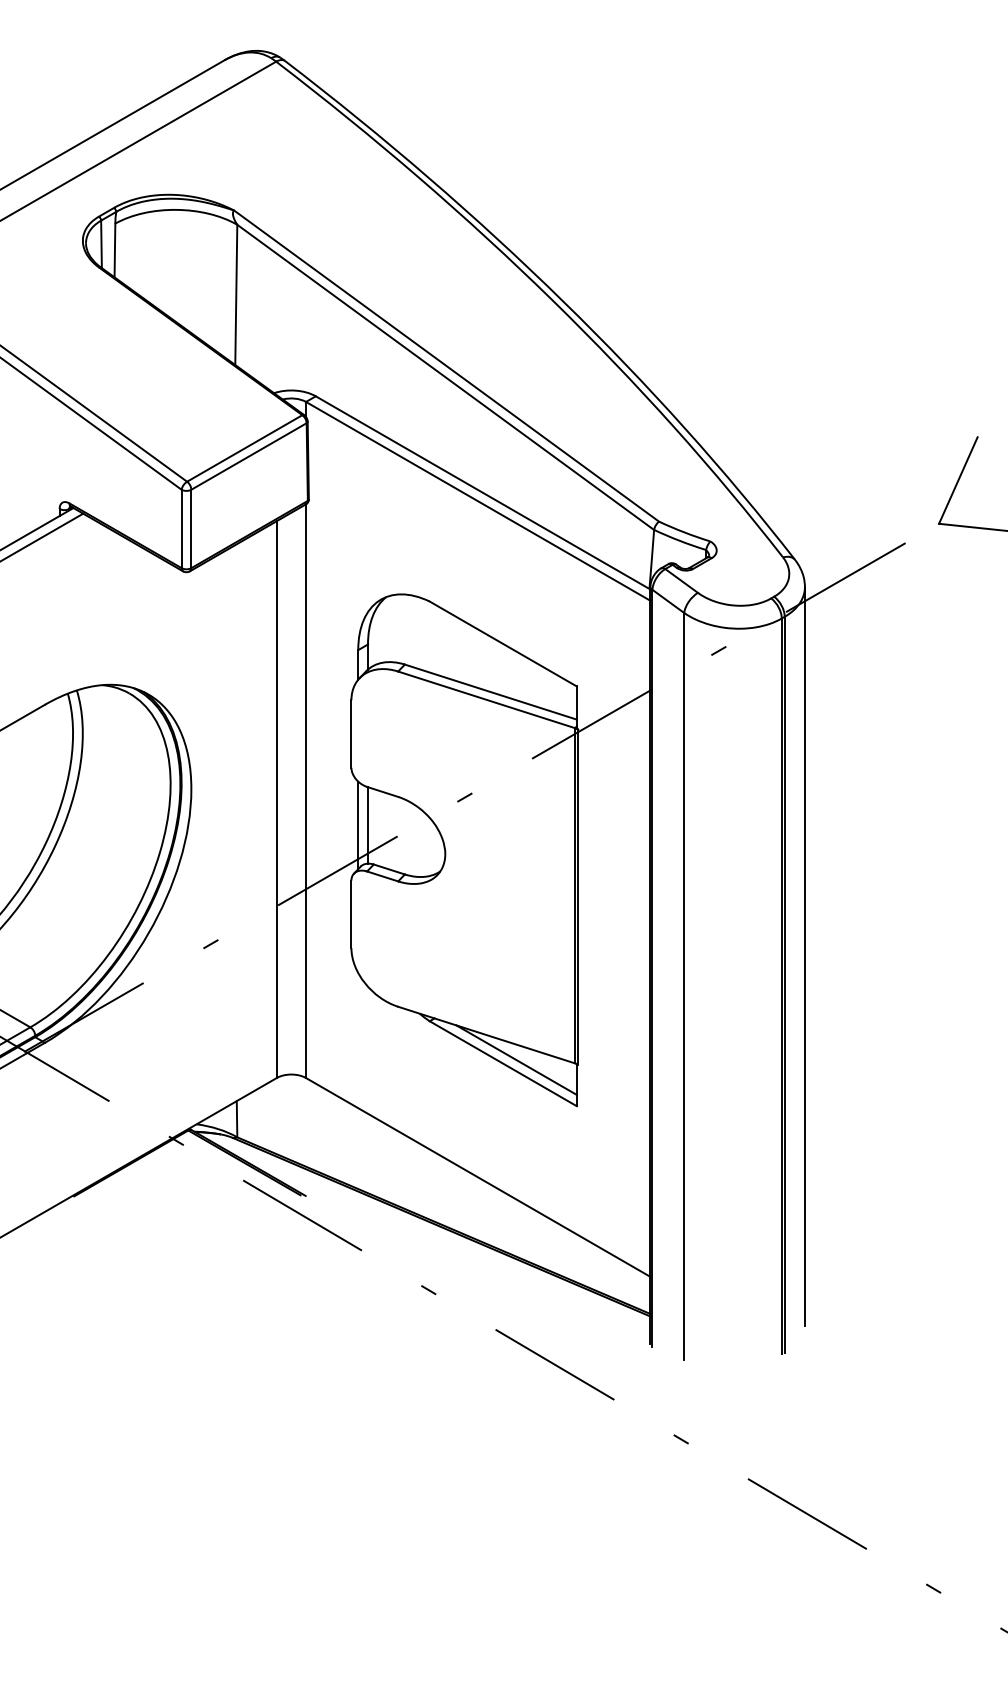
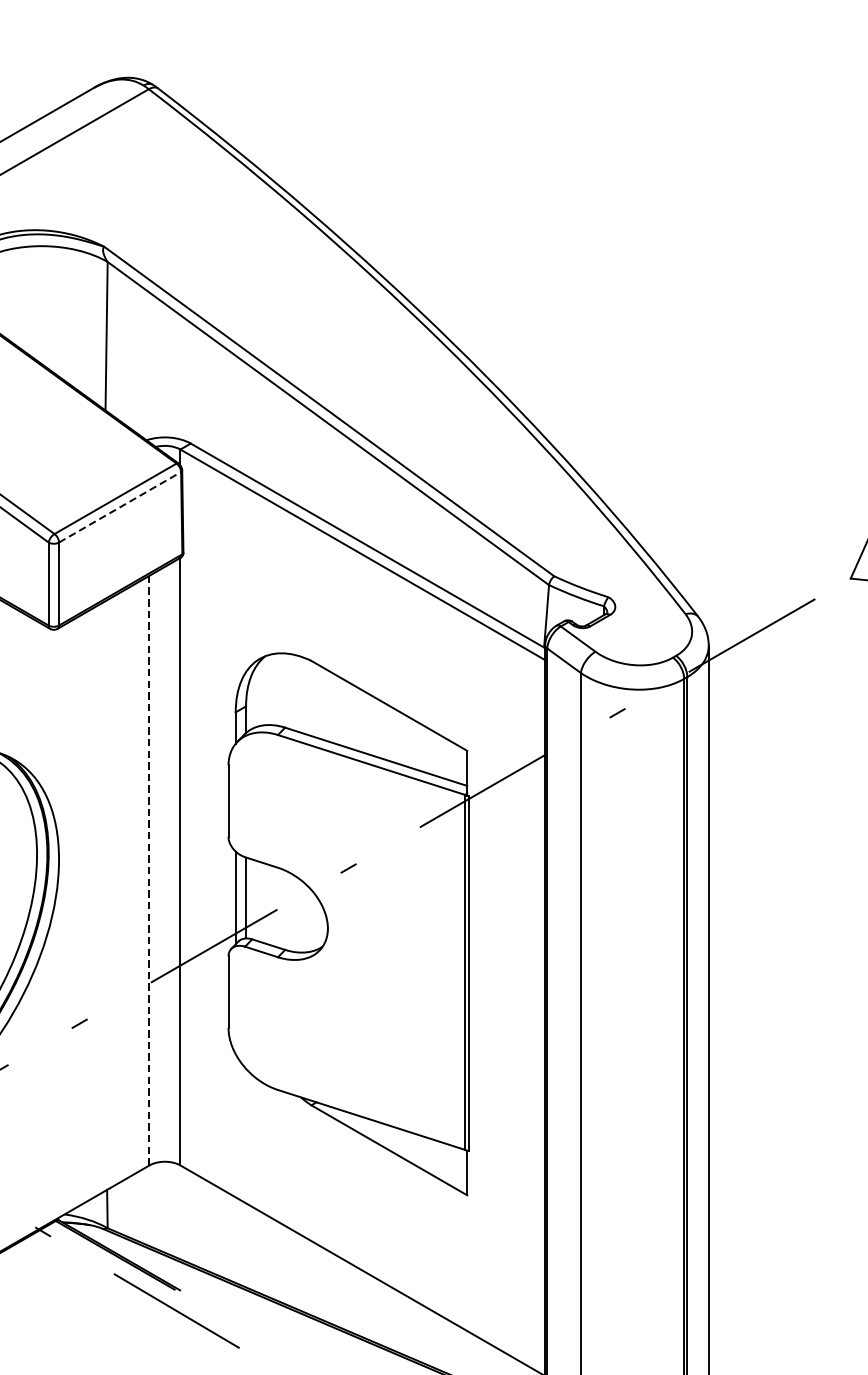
line: (249, 456) -> (120, 507), solid -> dashed
line: (276, 800) -> (149, 871), solid -> dashed
line: (516, 1059) -> (403, 1145), removed

